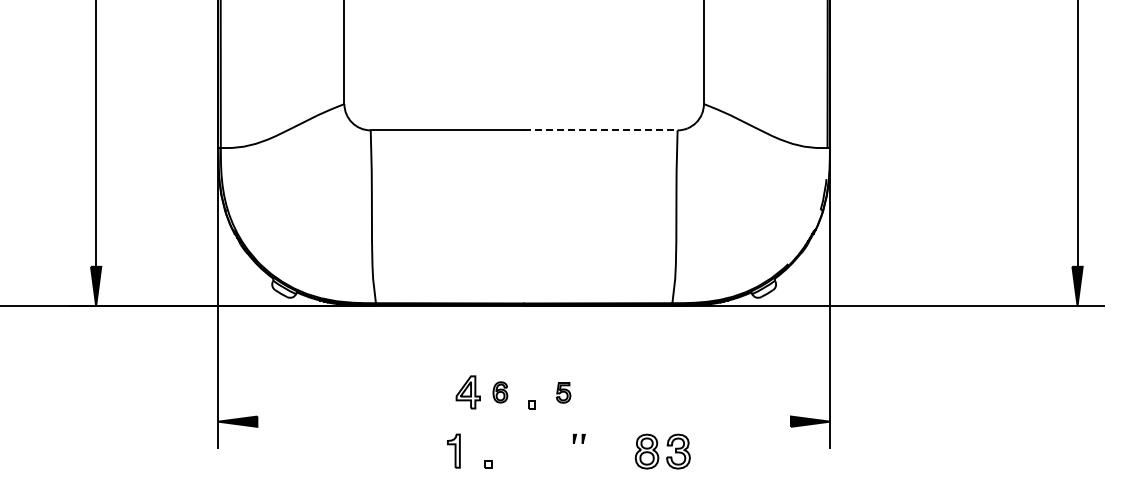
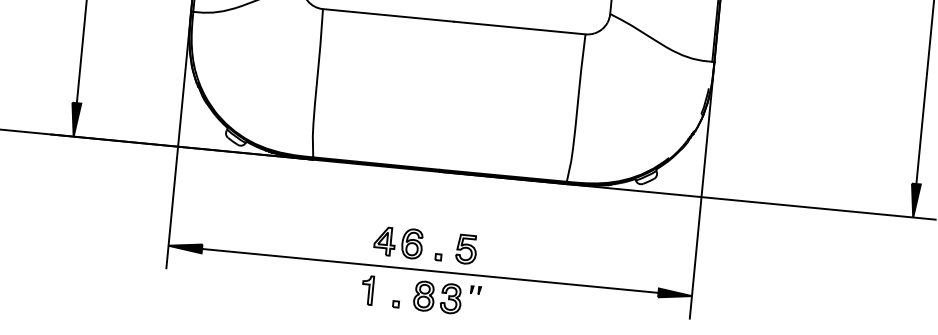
line: (600, 130) -> (519, 28), dashed -> solid
part: (500, 392) -> (412, 244), size x1.67
part: (563, 392) -> (466, 249), size x1.67
line: (523, 421) -> (429, 270), added
part: (662, 451) -> (437, 297), moved

